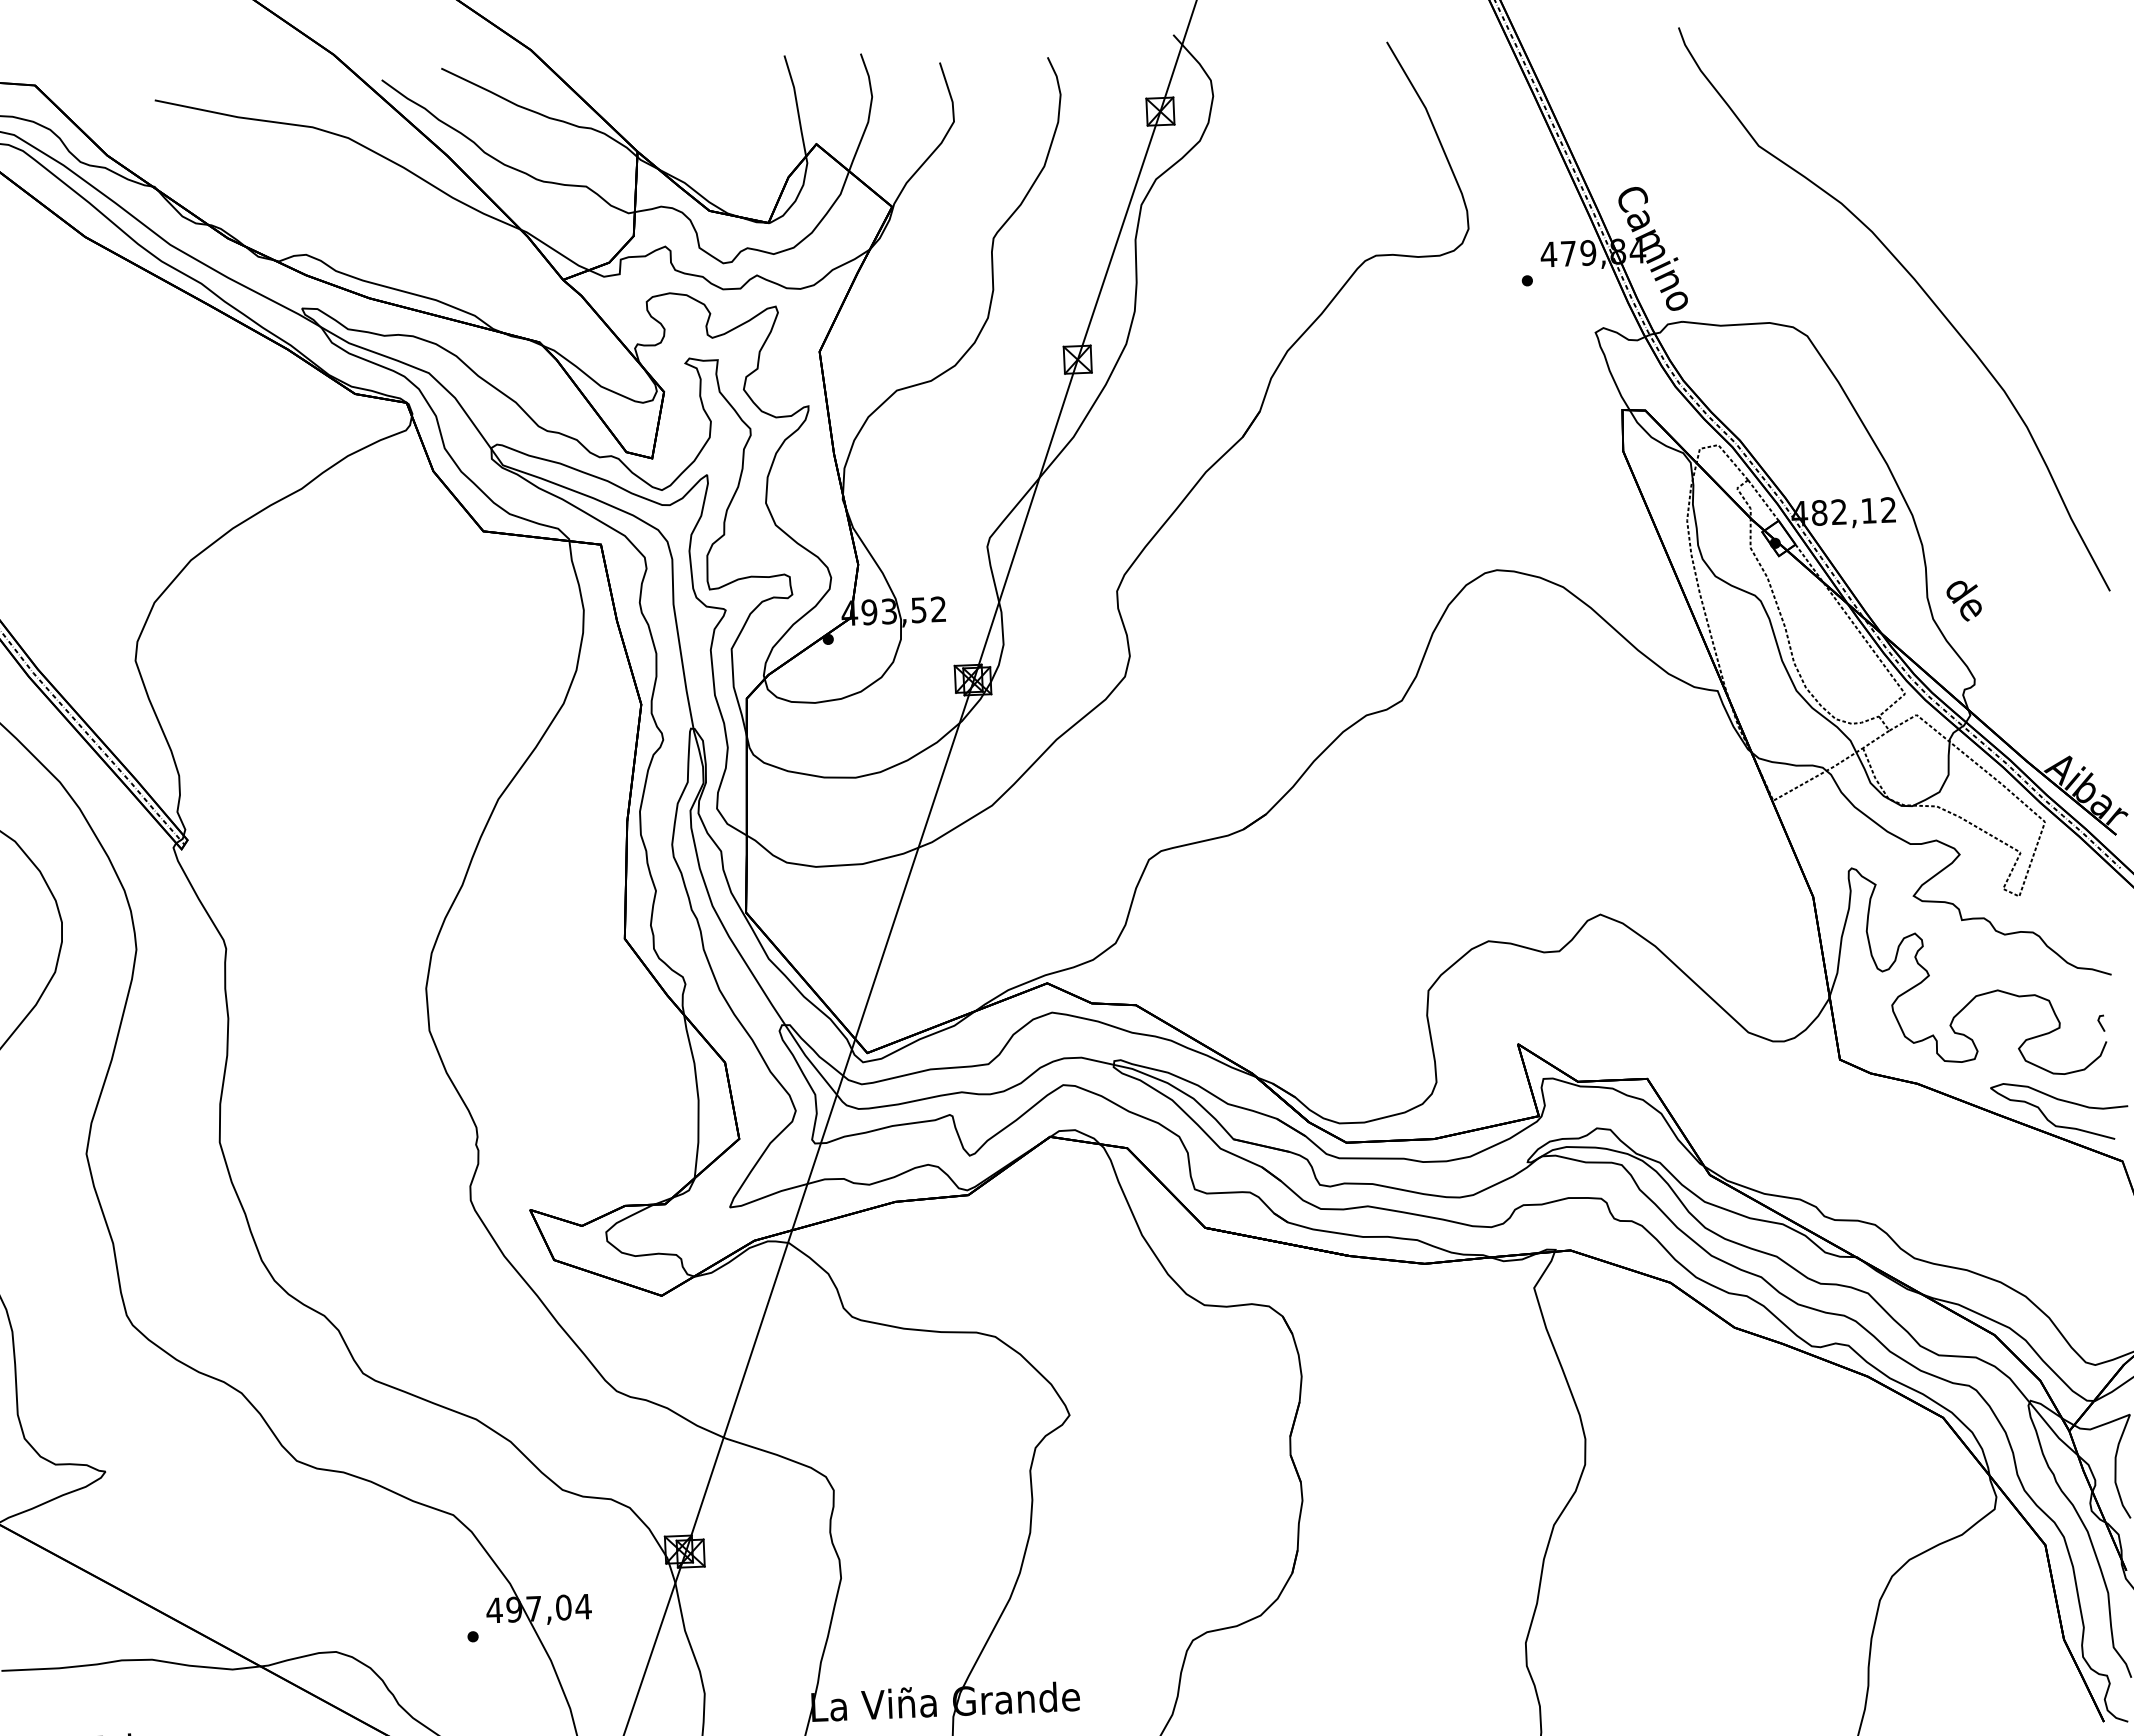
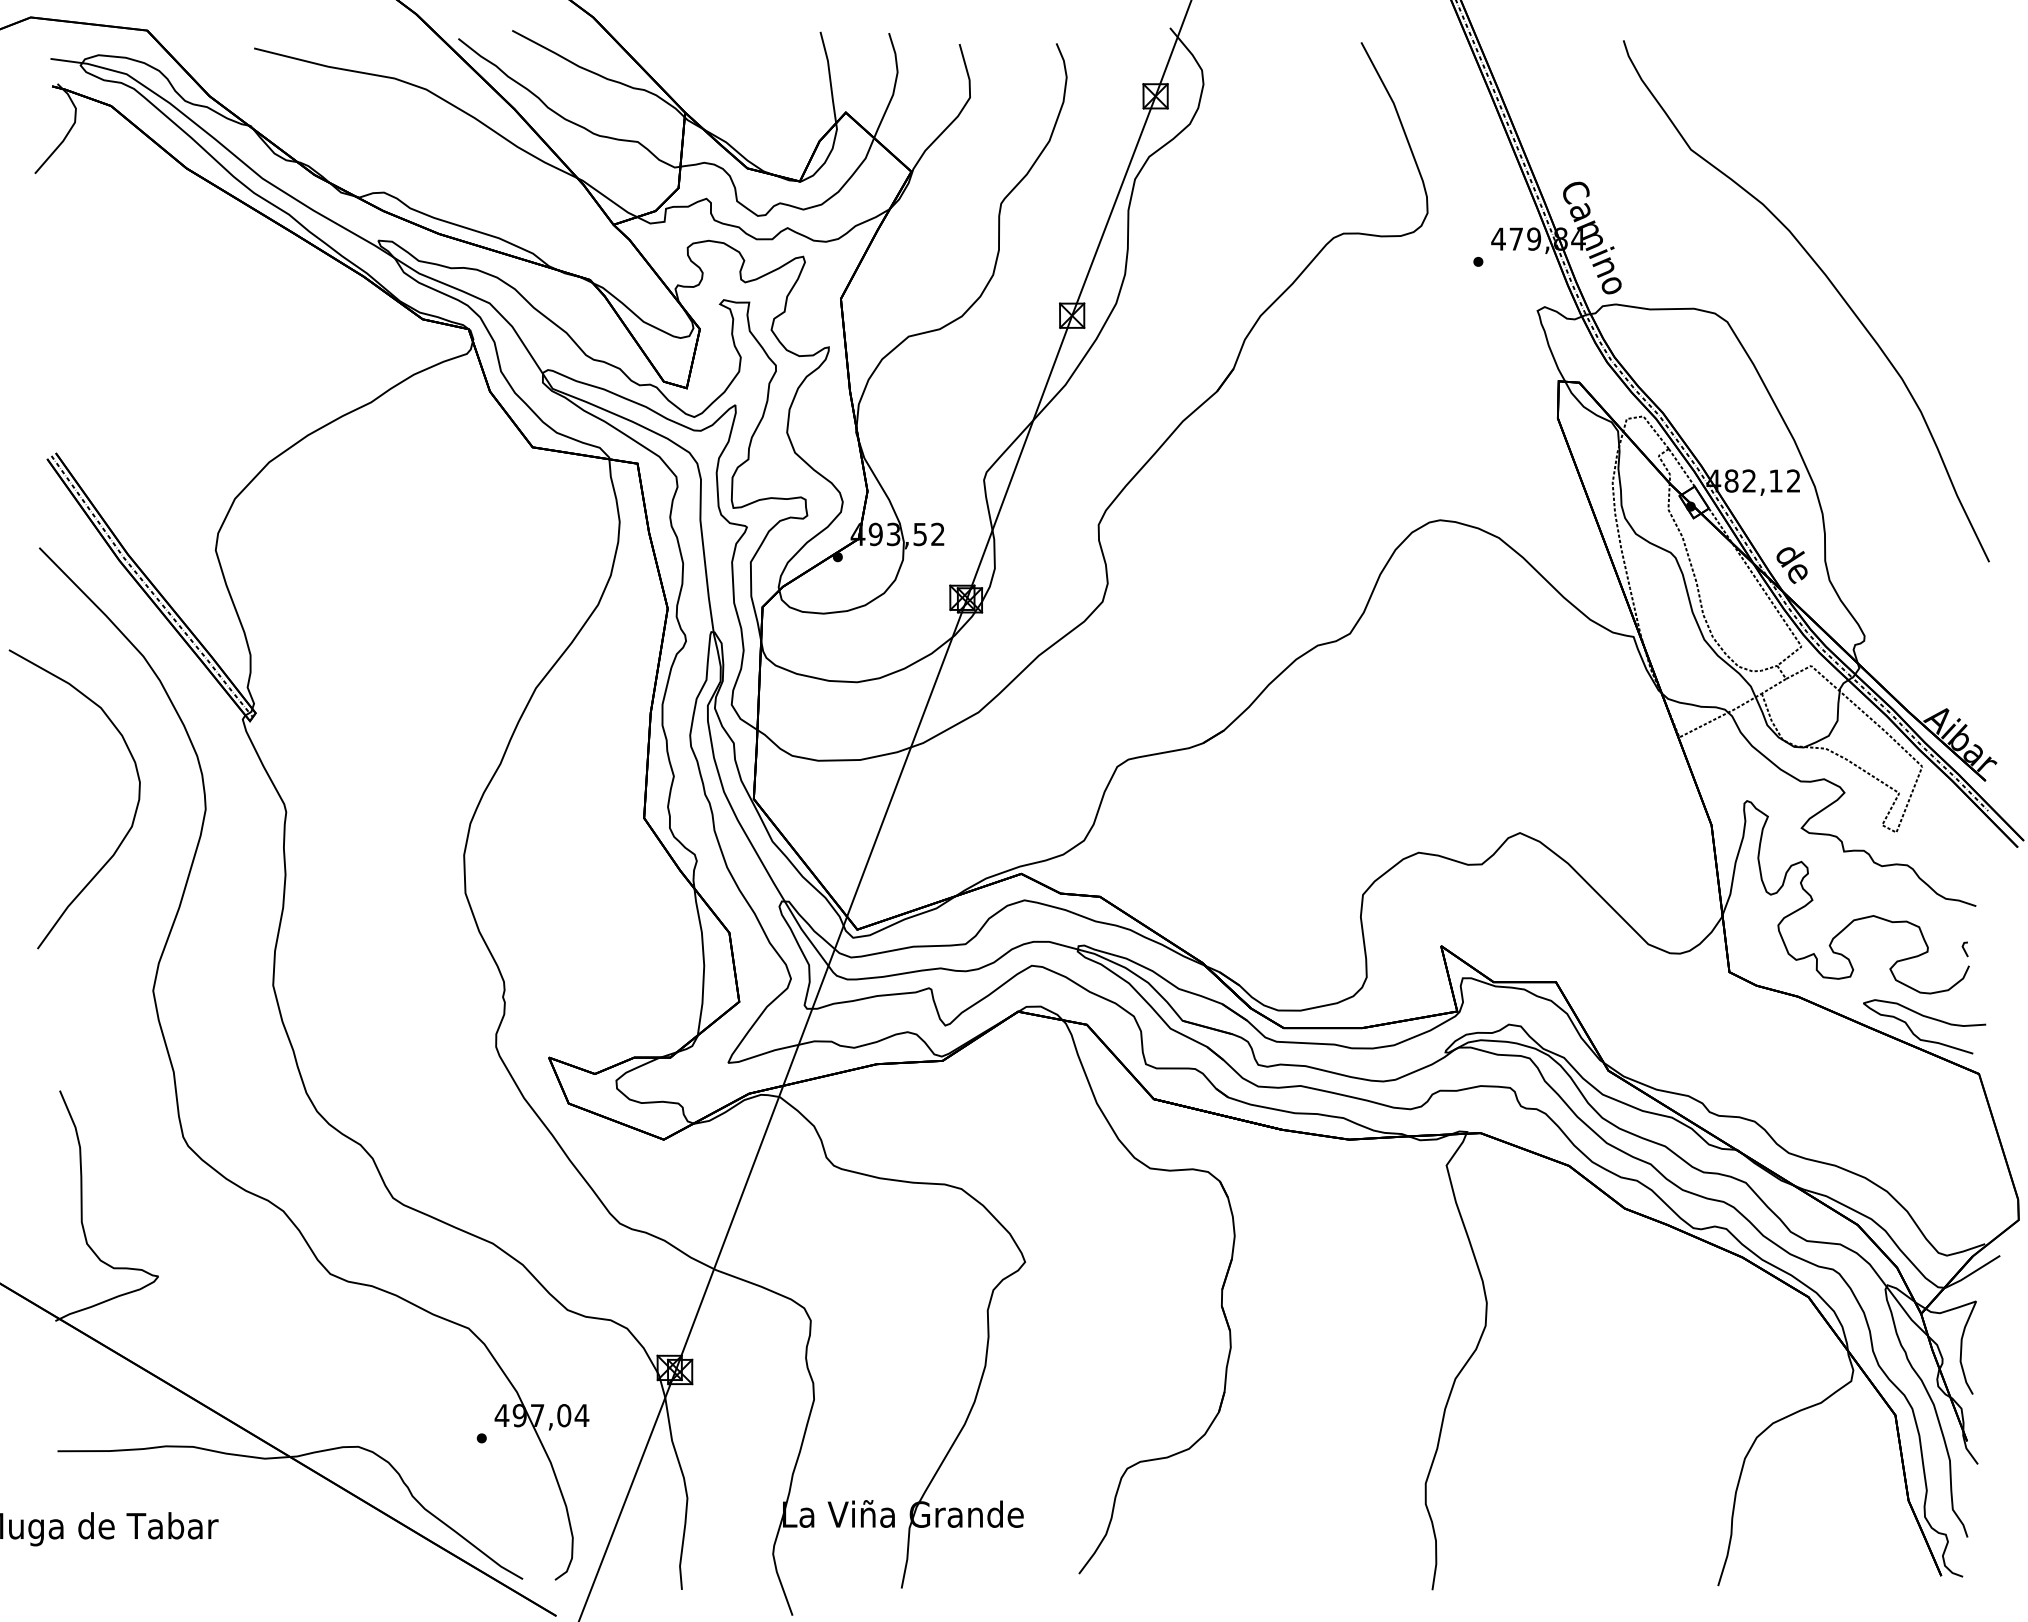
text: (1963, 601) -> (1791, 565), moved

